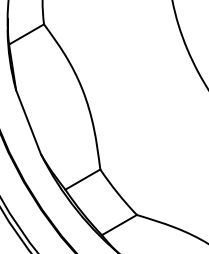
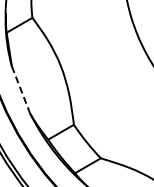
line: (29, 122) -> (21, 90), solid -> dashed

